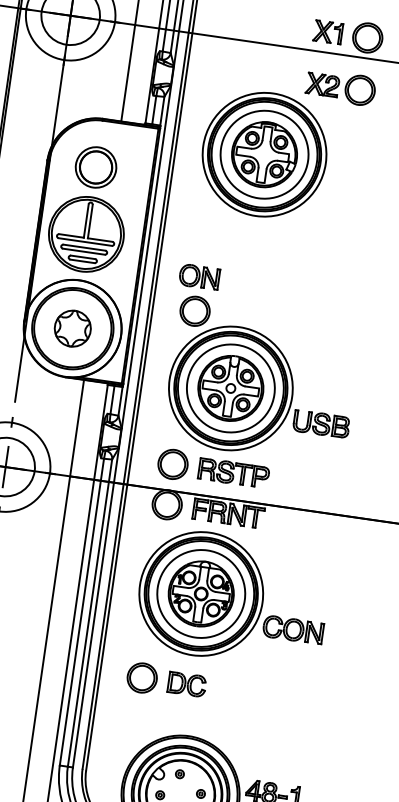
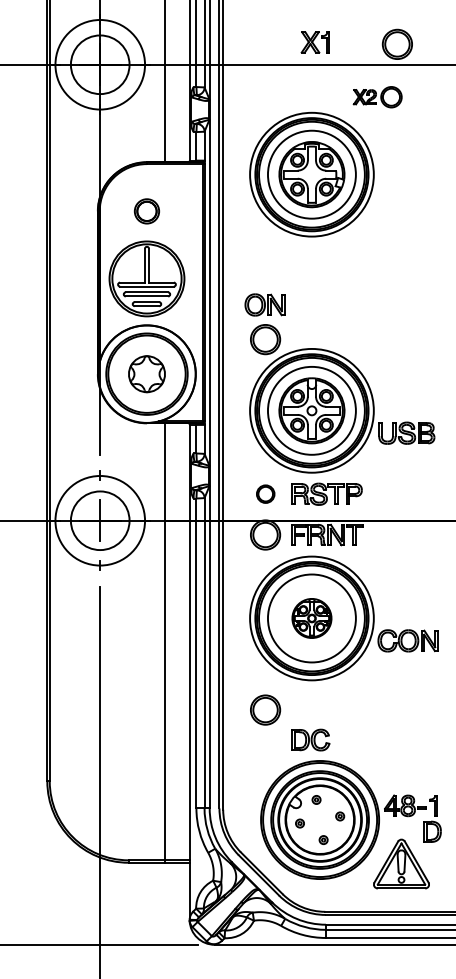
part: (327, 32) -> (314, 42), moved
part: (340, 86) -> (377, 96), size x0.7
part: (95, 167) -> (146, 211), size x0.6
part: (173, 463) -> (265, 493), size x0.6
part: (200, 593) -> (311, 618), size x0.6
part: (186, 683) -> (310, 739), moved

